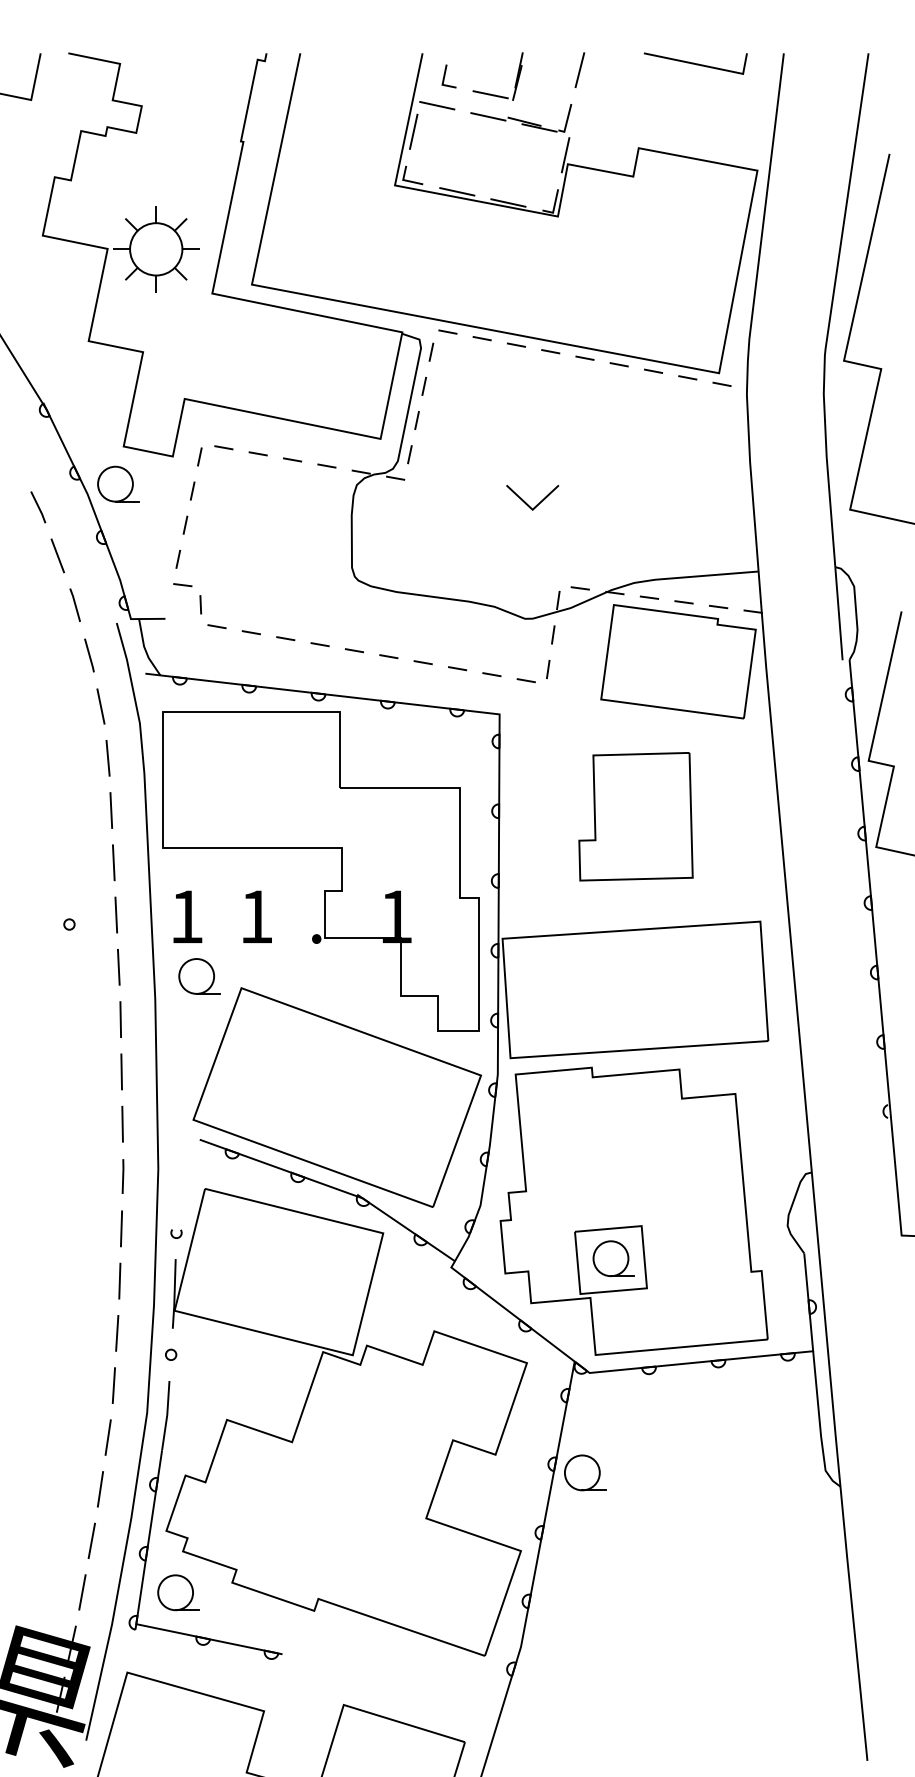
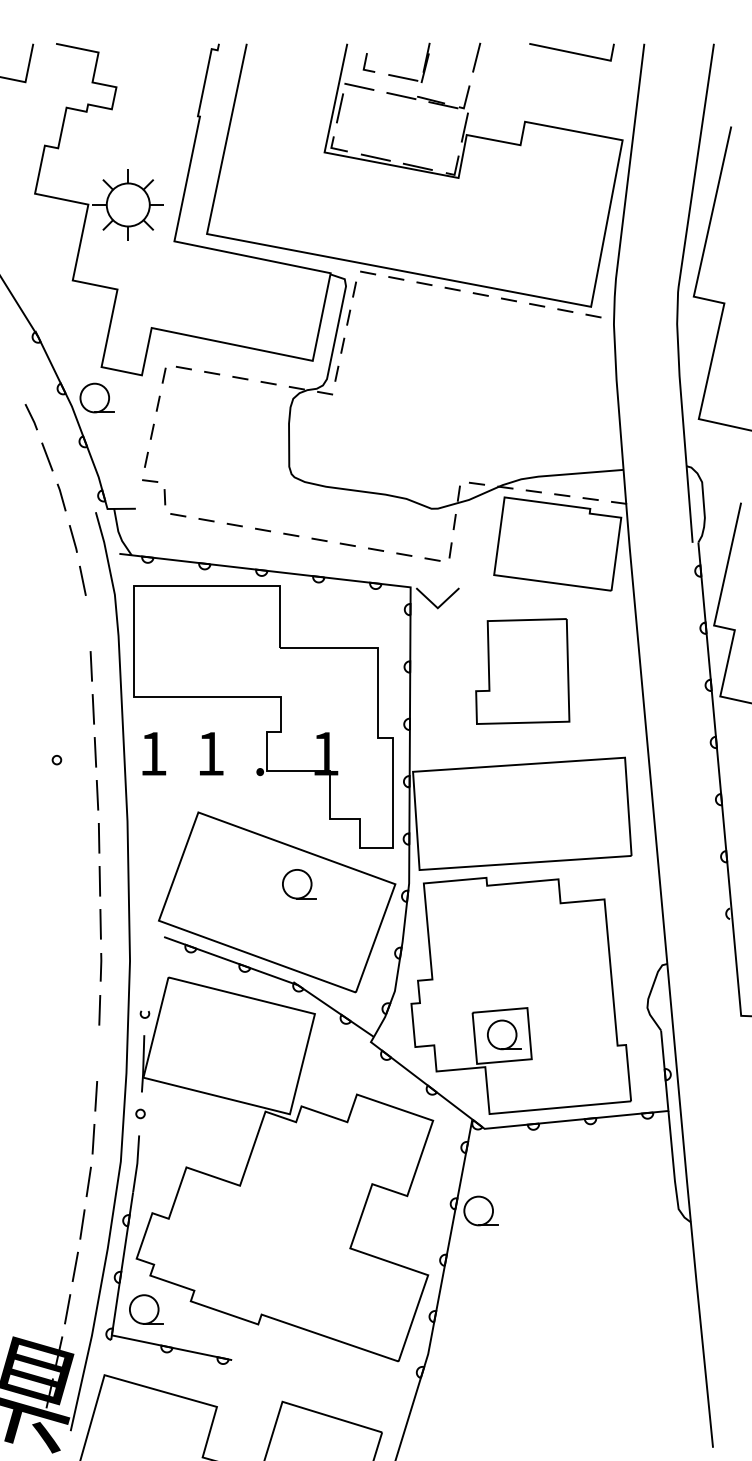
line: (526, 502) -> (432, 602), moved
line: (107, 757) -> (88, 622), removed
part: (199, 976) -> (299, 884), moved
line: (119, 1280) -> (98, 1052), removed

